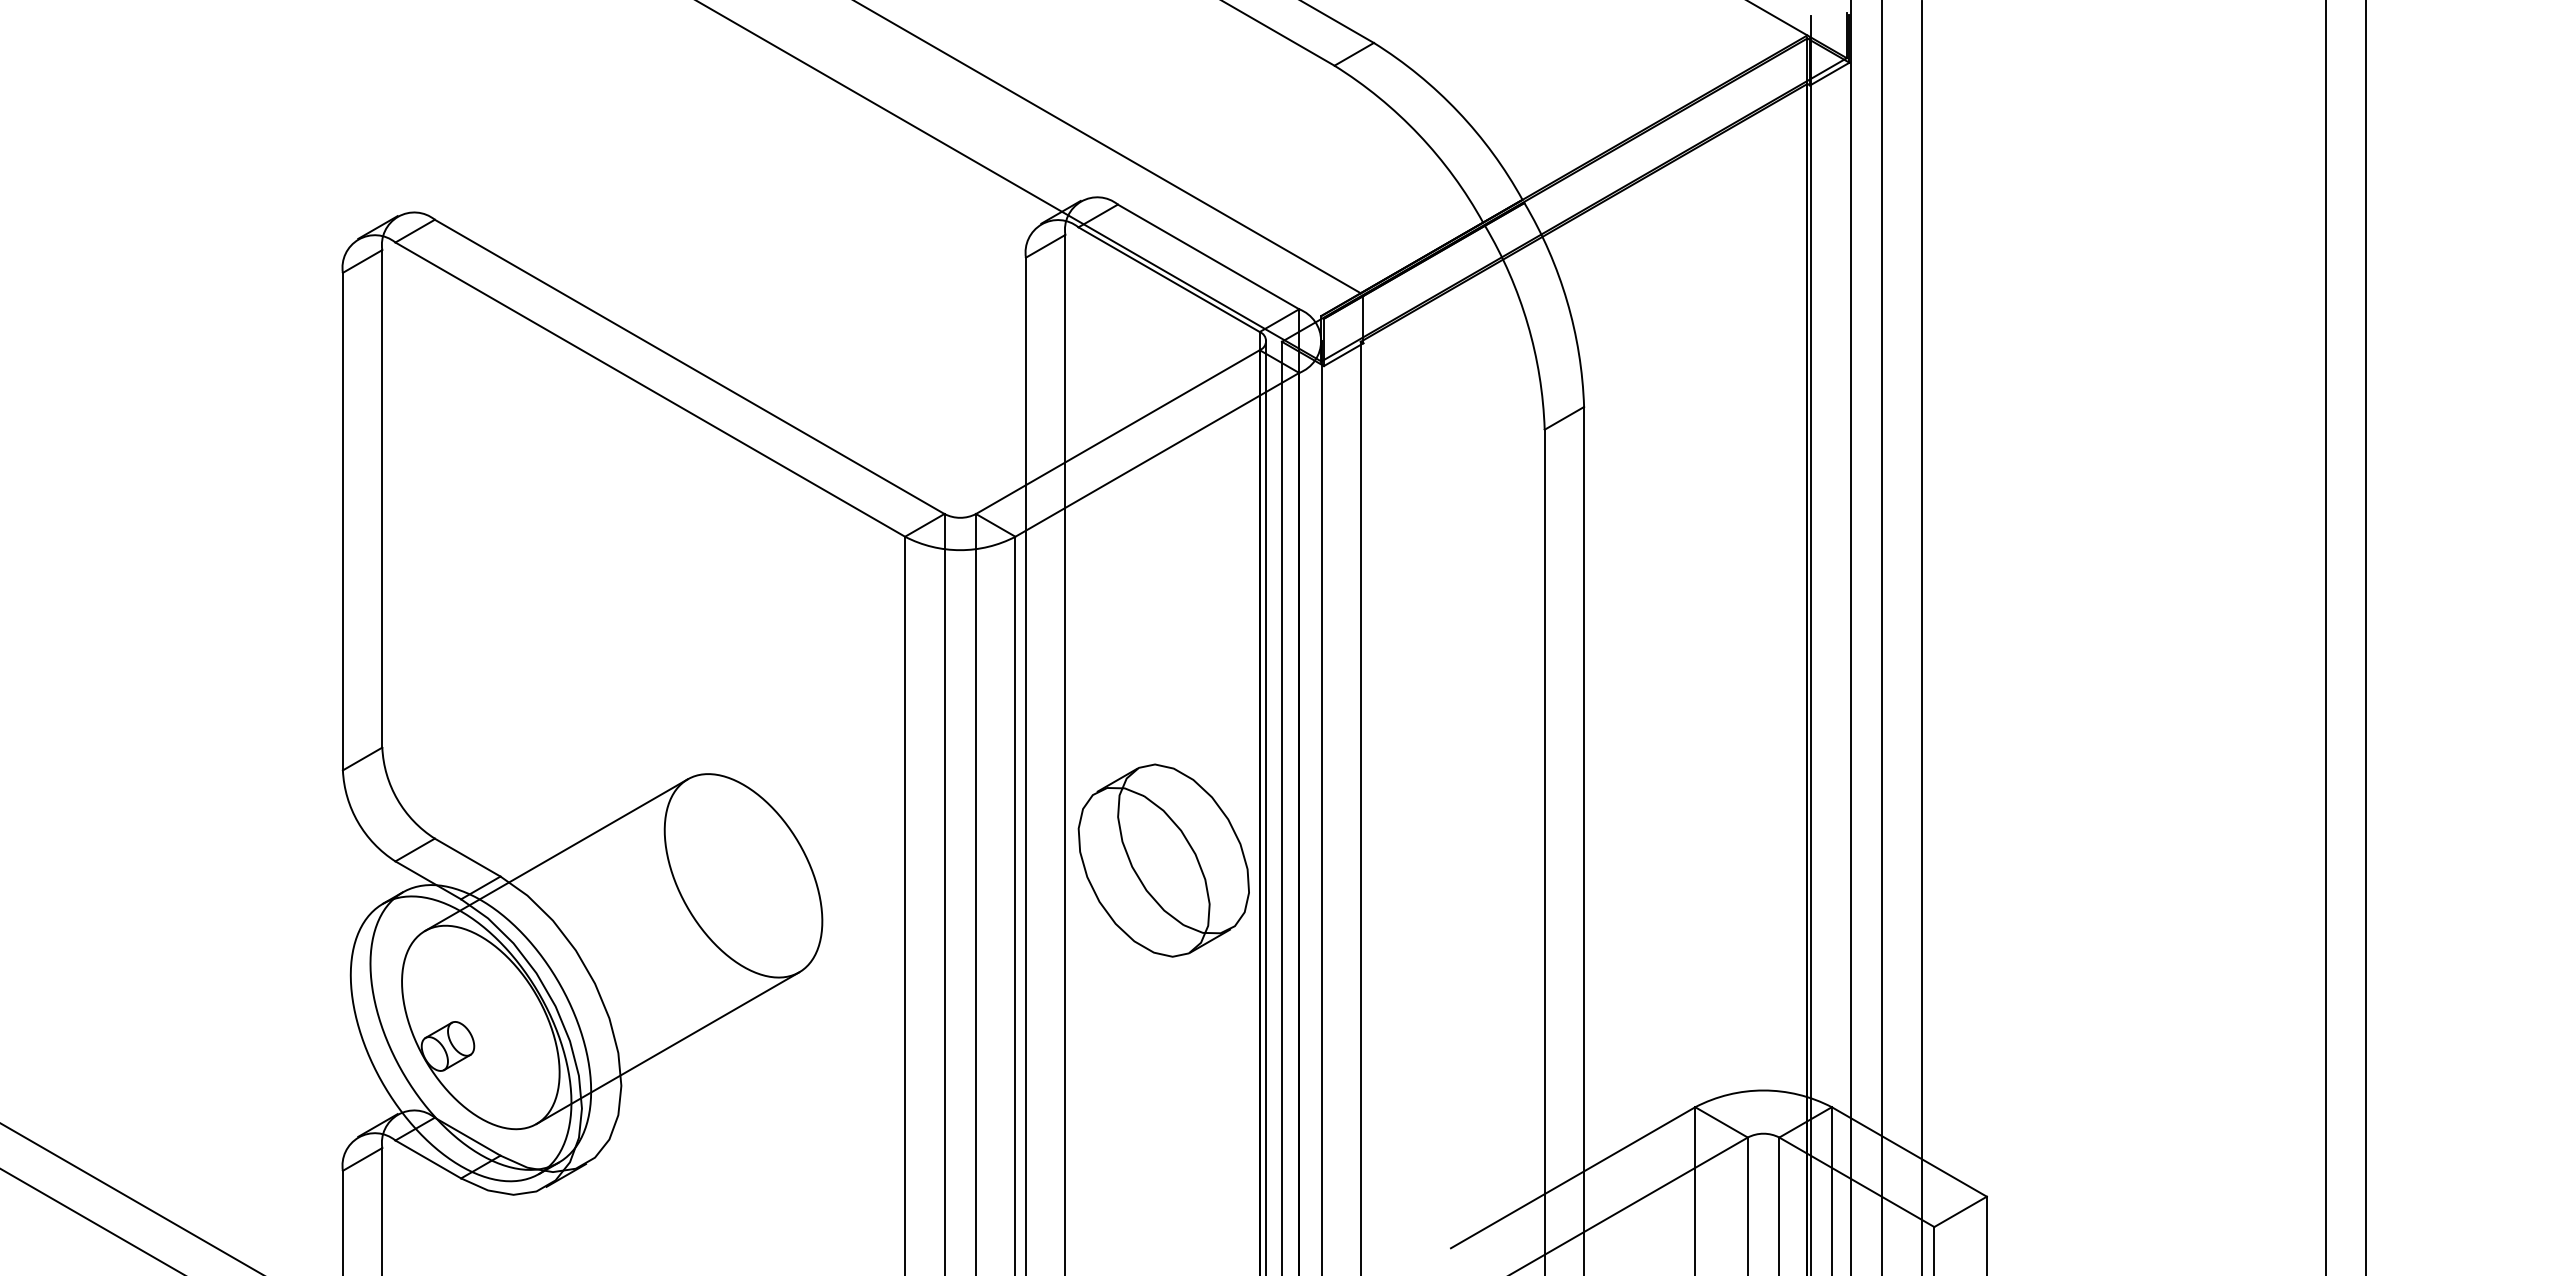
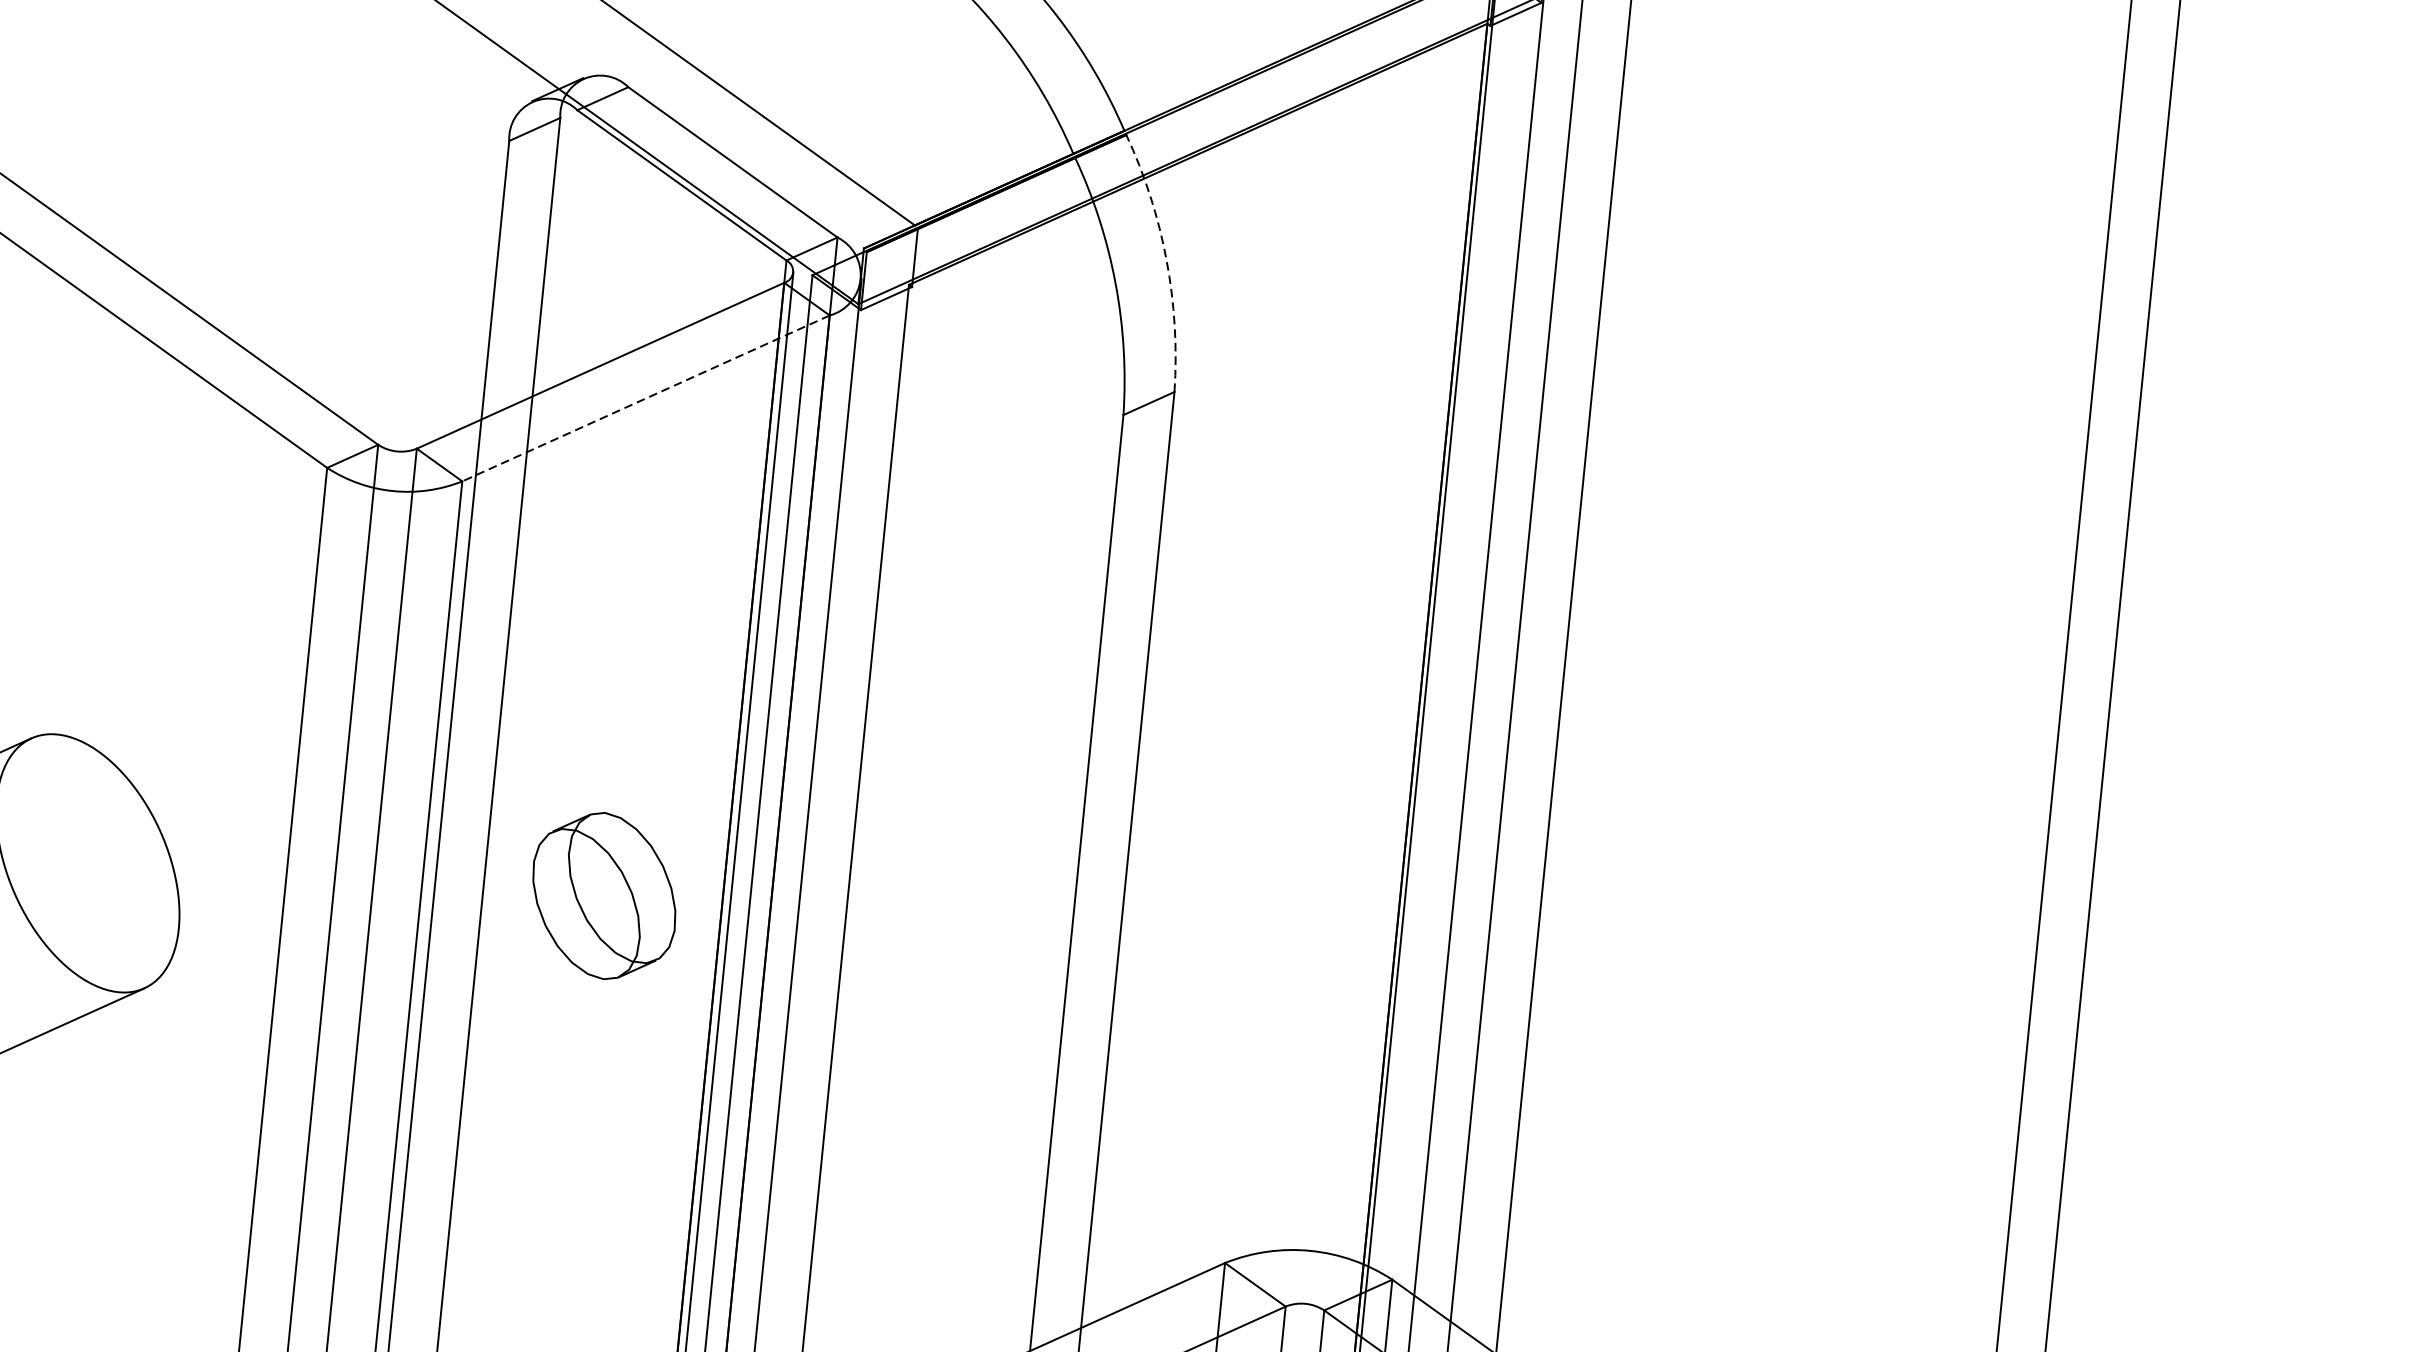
arc: (1567, 301) -> (1167, 260), solid -> dashed
line: (1157, 454) -> (646, 398), solid -> dashed
part: (1163, 860) -> (604, 895), size x0.7

